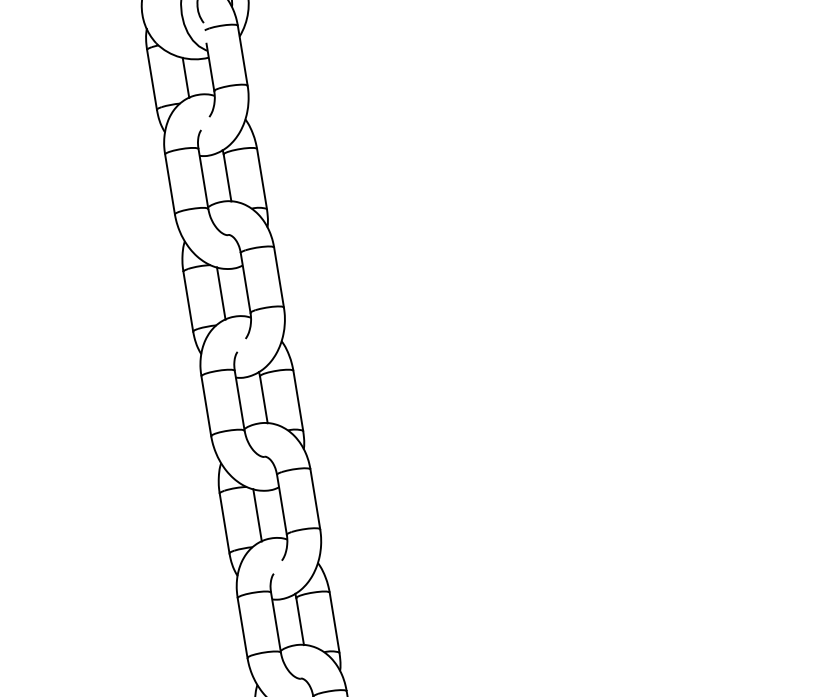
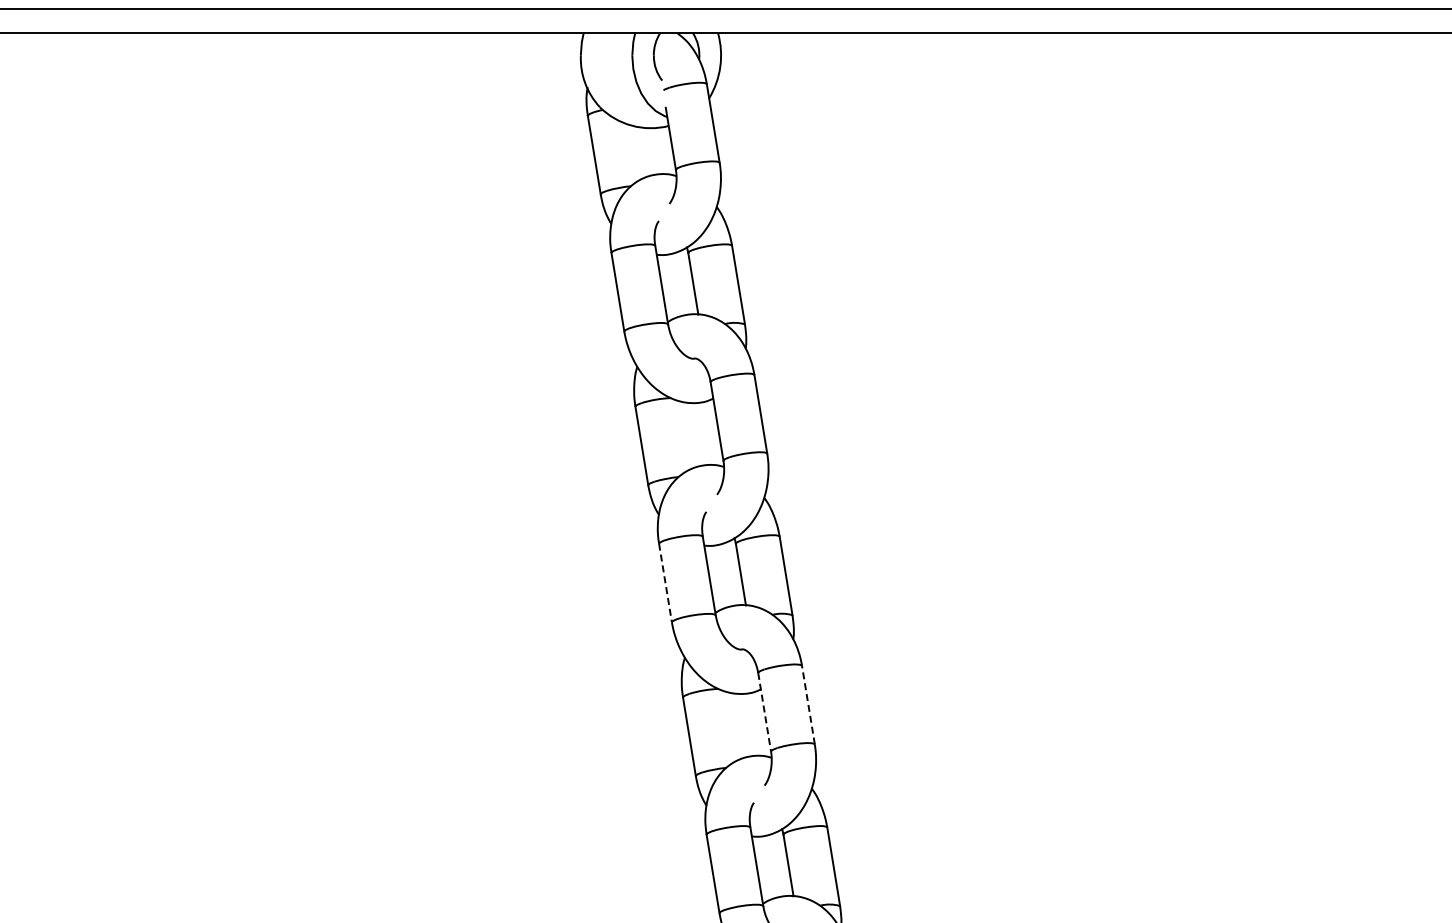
line: (185, 77) -> (638, 152), removed
line: (220, 293) -> (684, 435), removed
line: (206, 406) -> (665, 583), solid -> dashed
line: (315, 499) -> (808, 705), solid -> dashed
line: (281, 504) -> (764, 712), solid -> dashed
line: (257, 514) -> (732, 725), removed

